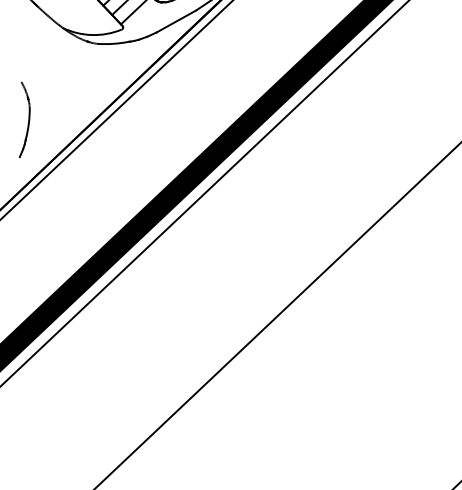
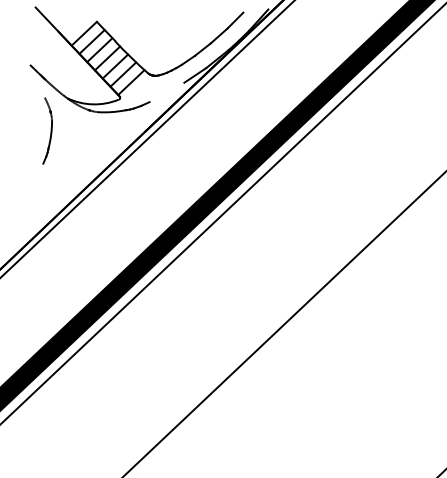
line: (175, 21) -> (166, 92), removed
part: (24, 119) -> (47, 130), moved

